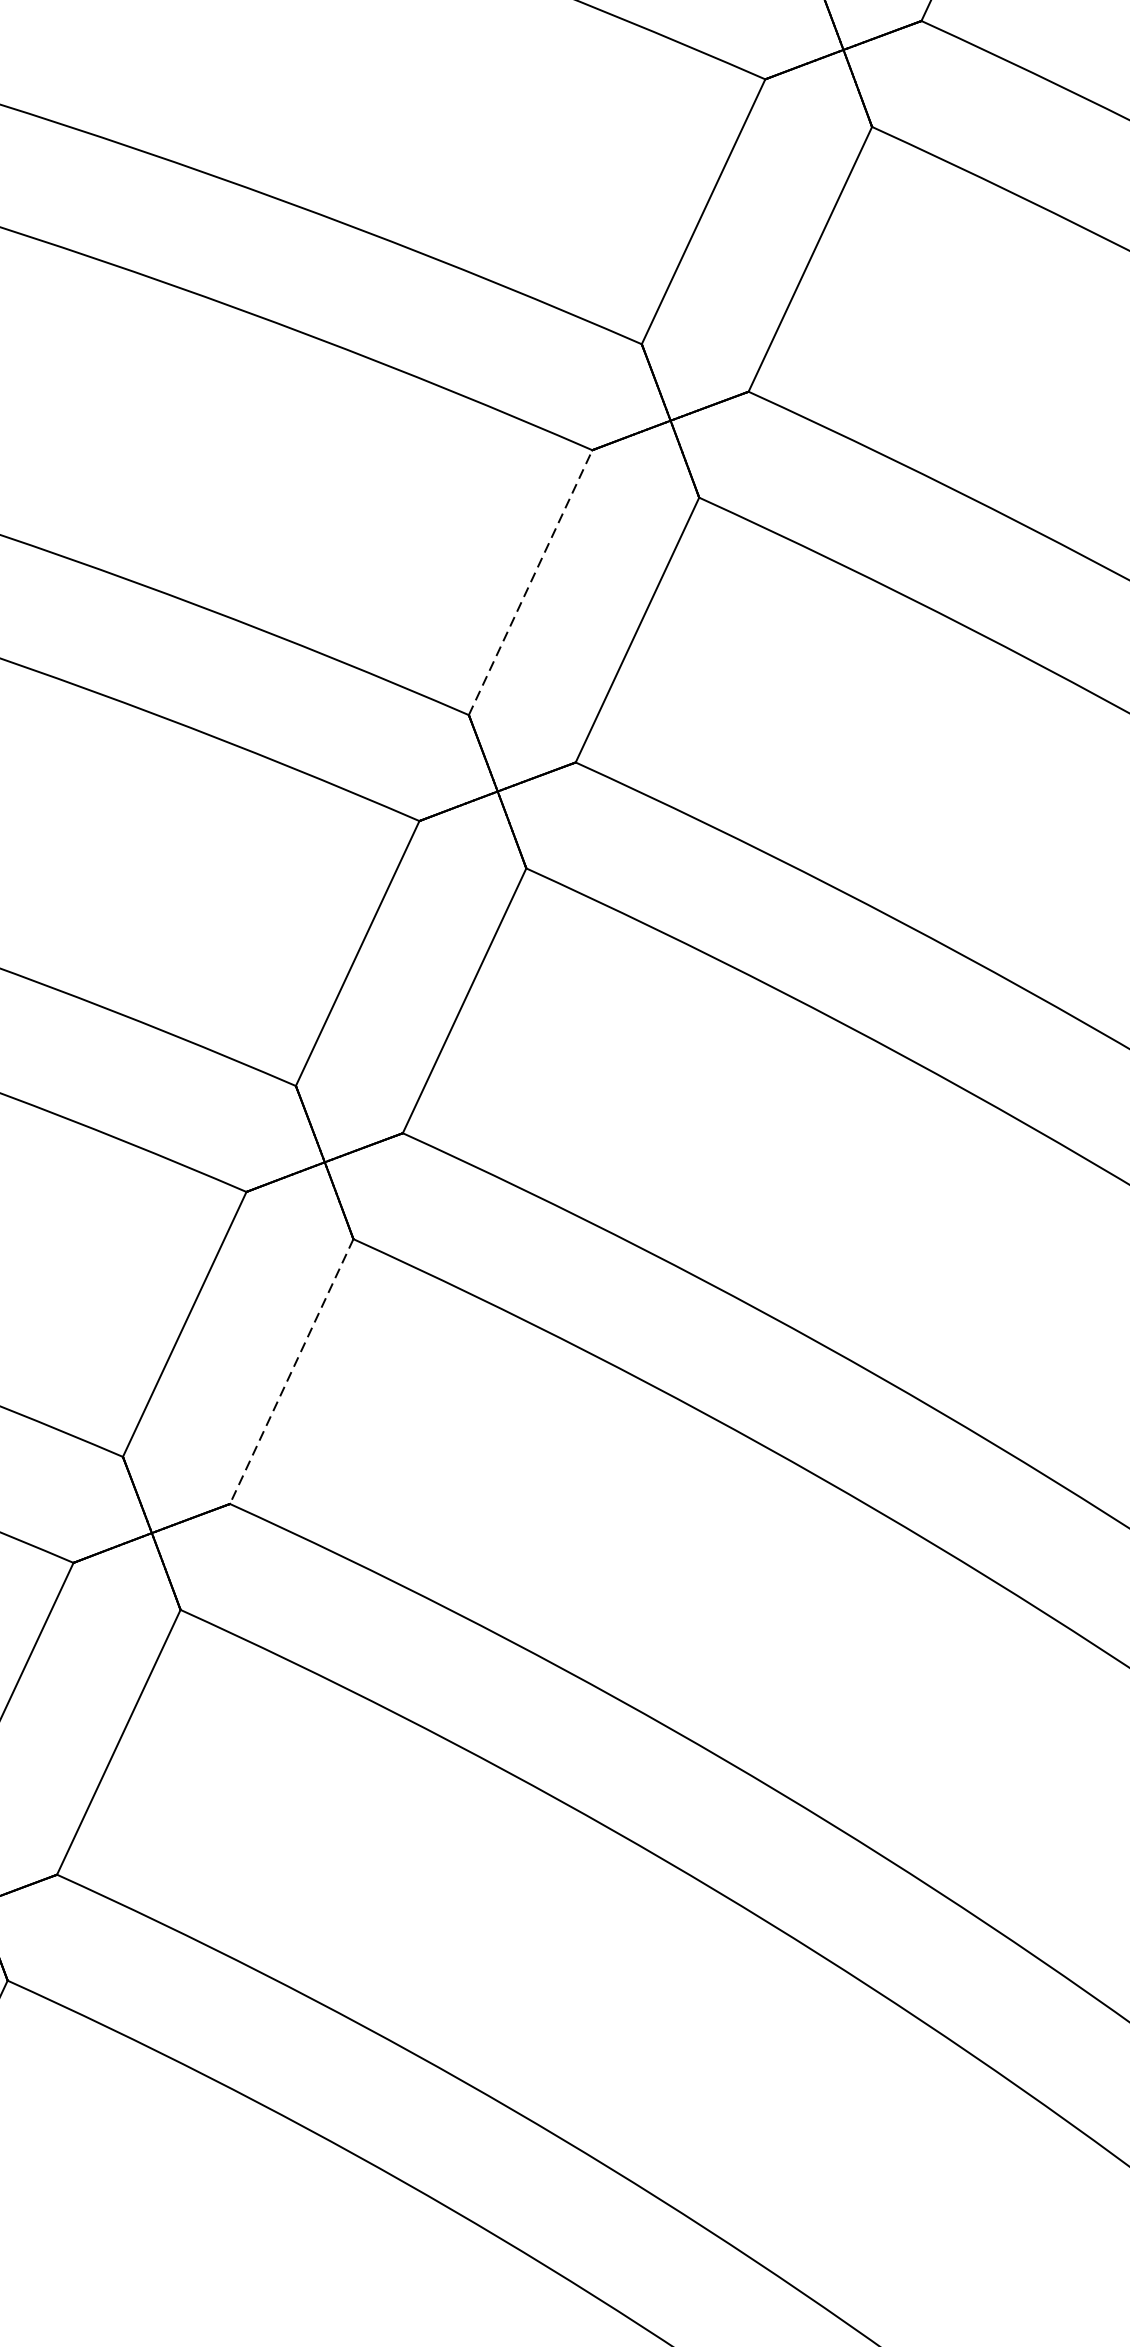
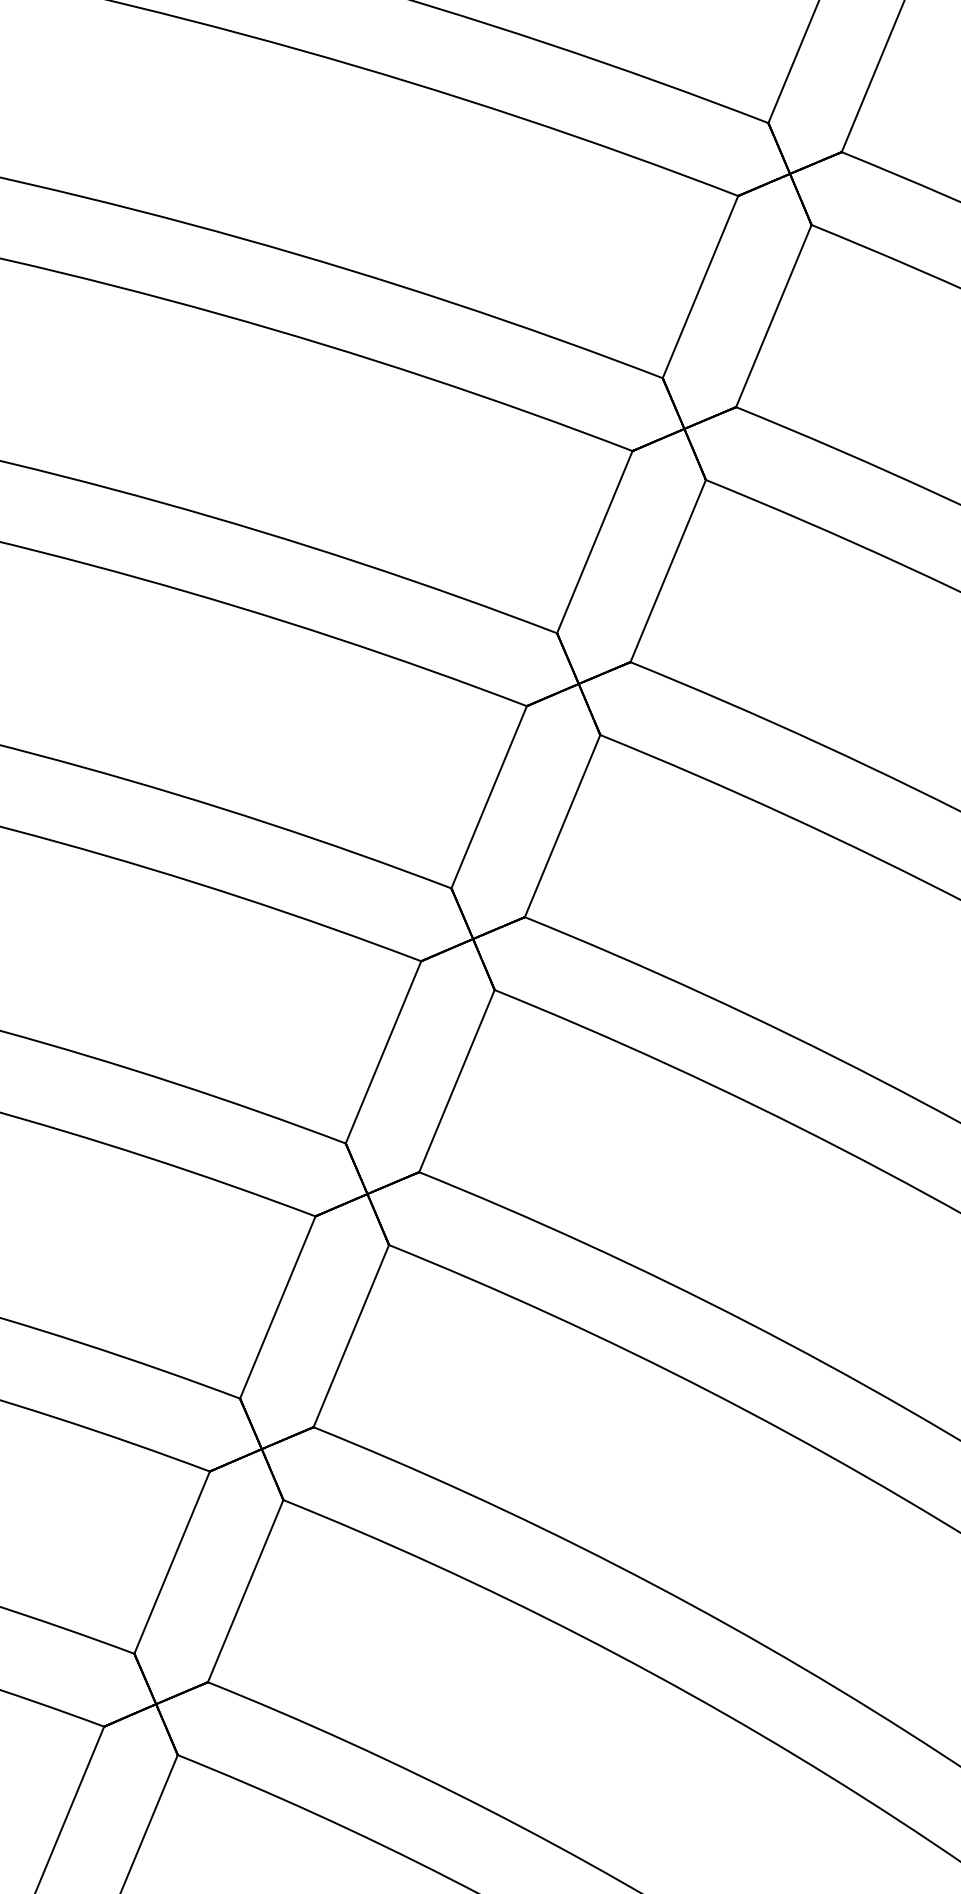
line: (531, 583) -> (489, 797), dashed -> solid
line: (291, 1372) -> (351, 1336), dashed -> solid

